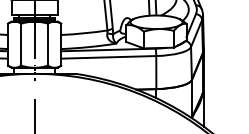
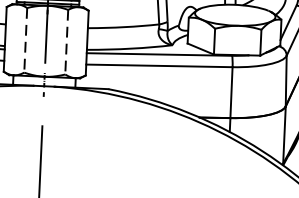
line: (21, 45) -> (25, 41), solid -> dashed
line: (47, 45) -> (65, 43), solid -> dashed

